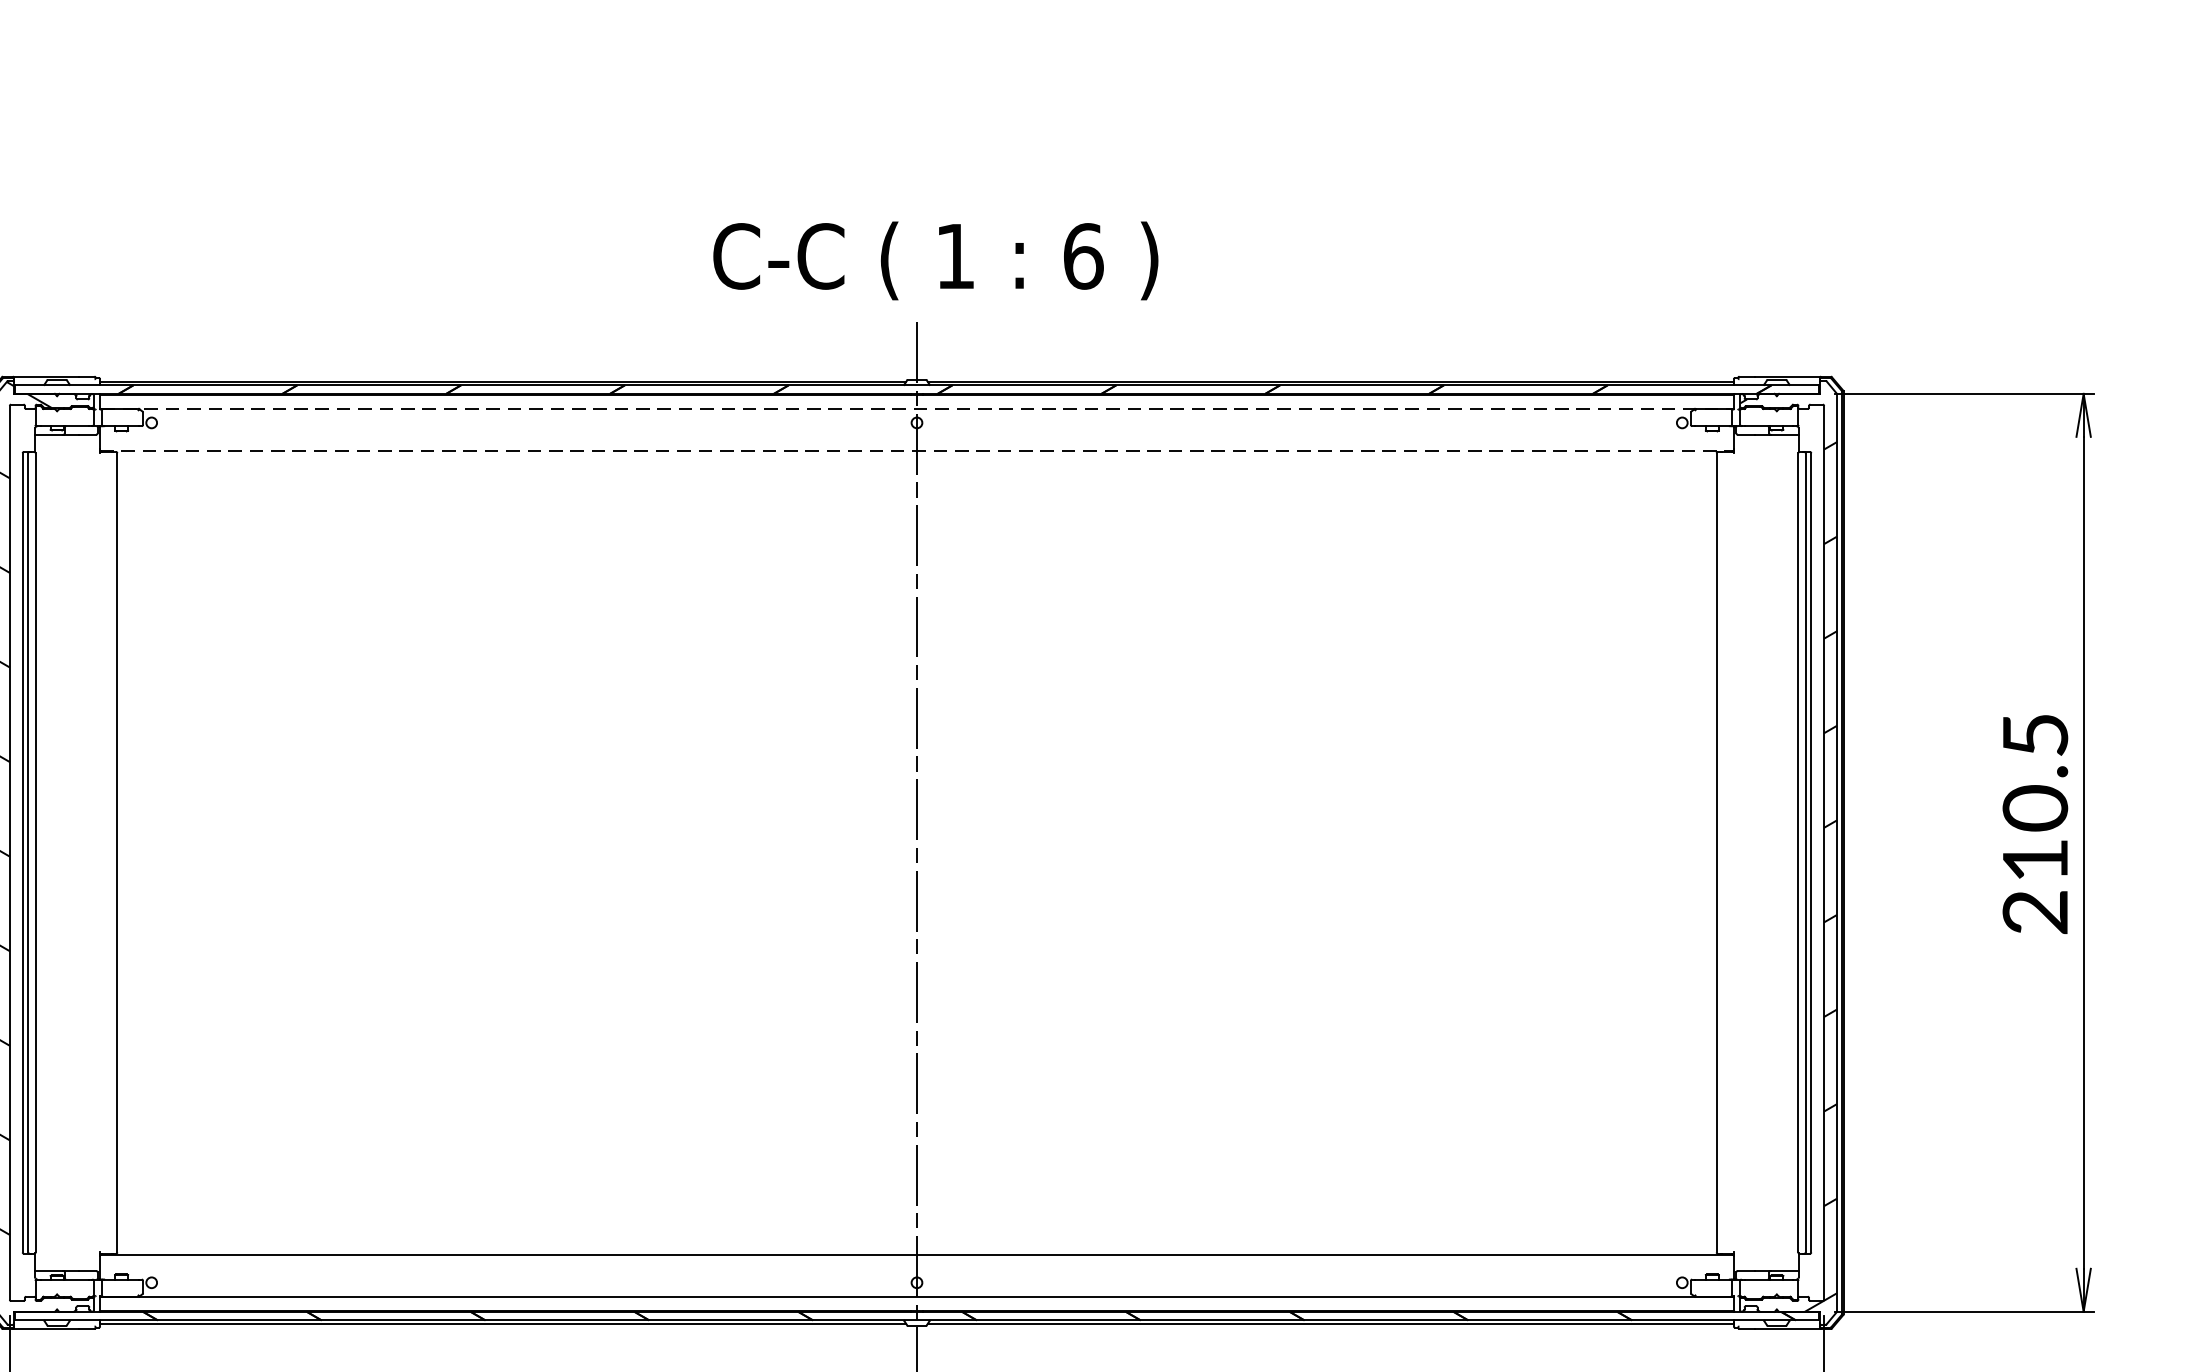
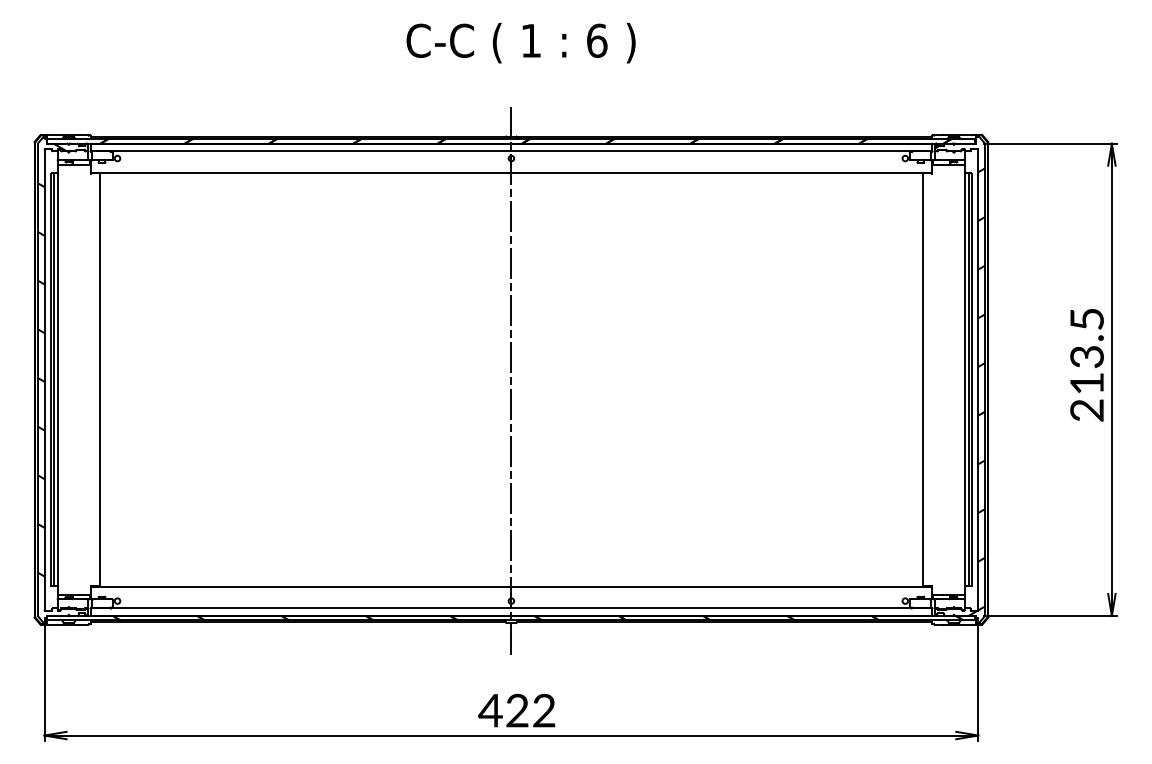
text: (934, 261) -> (520, 43), moved
line: (917, 409) -> (511, 151), dashed -> solid
line: (917, 450) -> (511, 172), dashed -> solid
text: (2034, 807) -> (1086, 356), 210.5 -> 213.5

